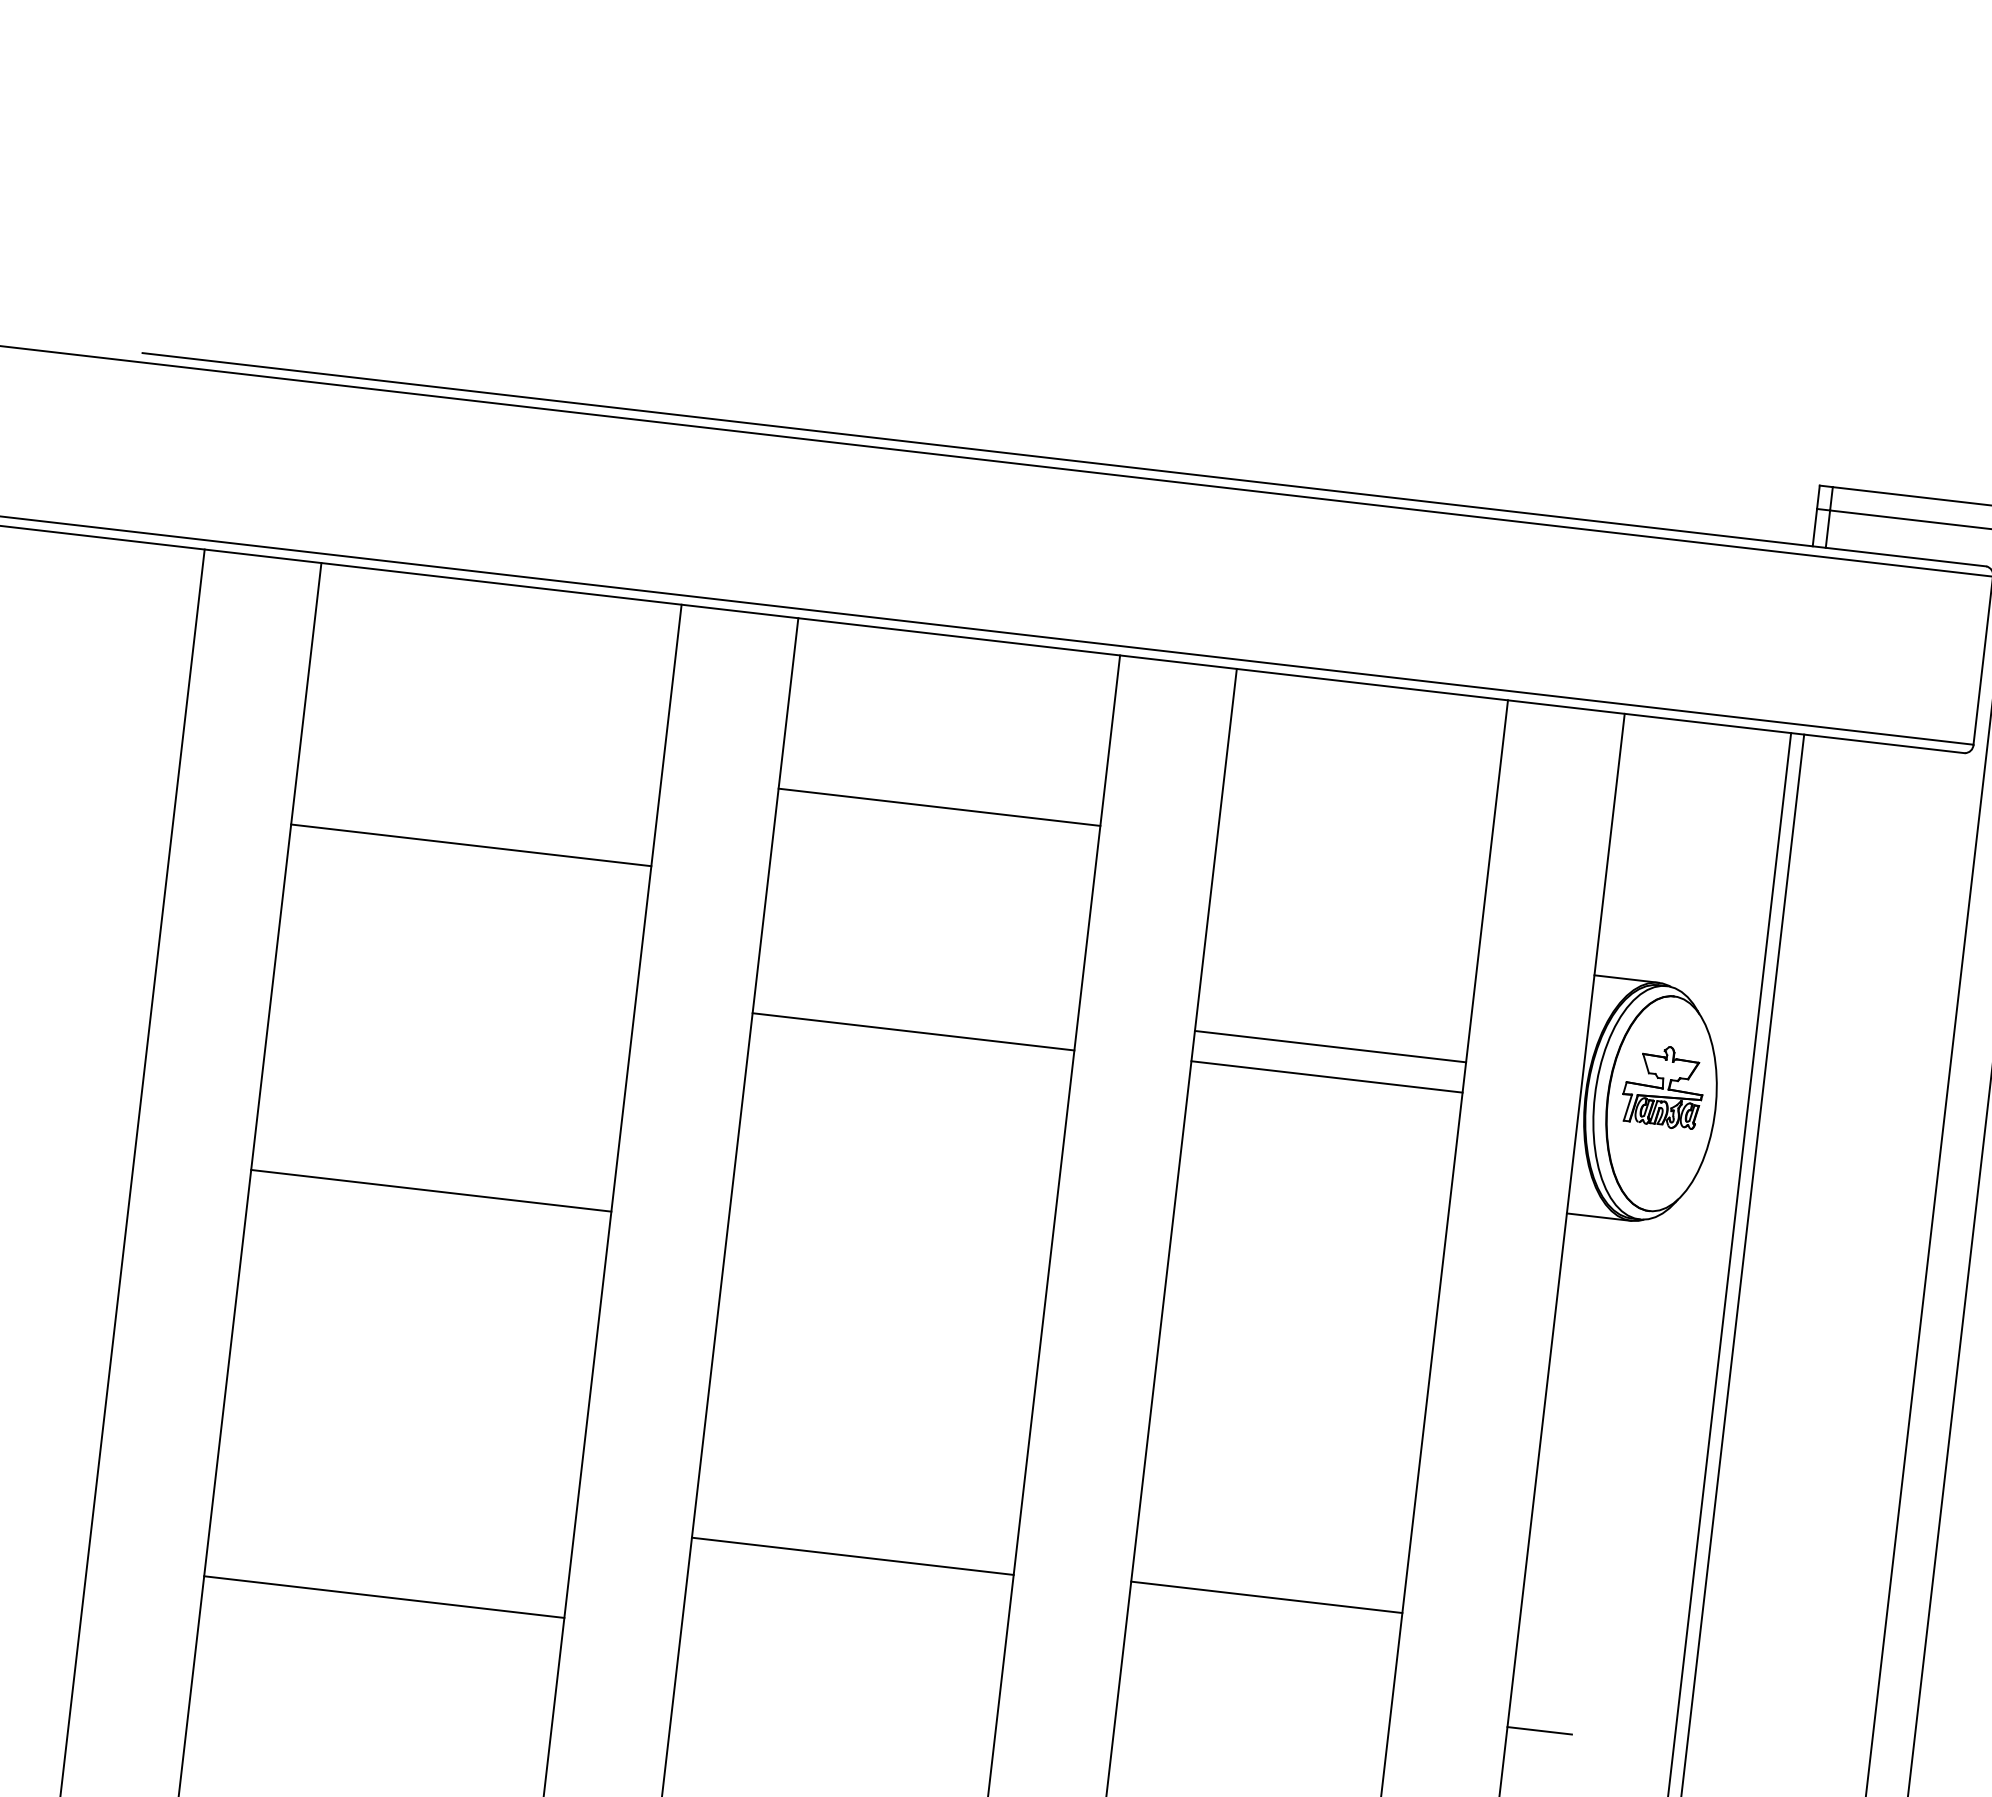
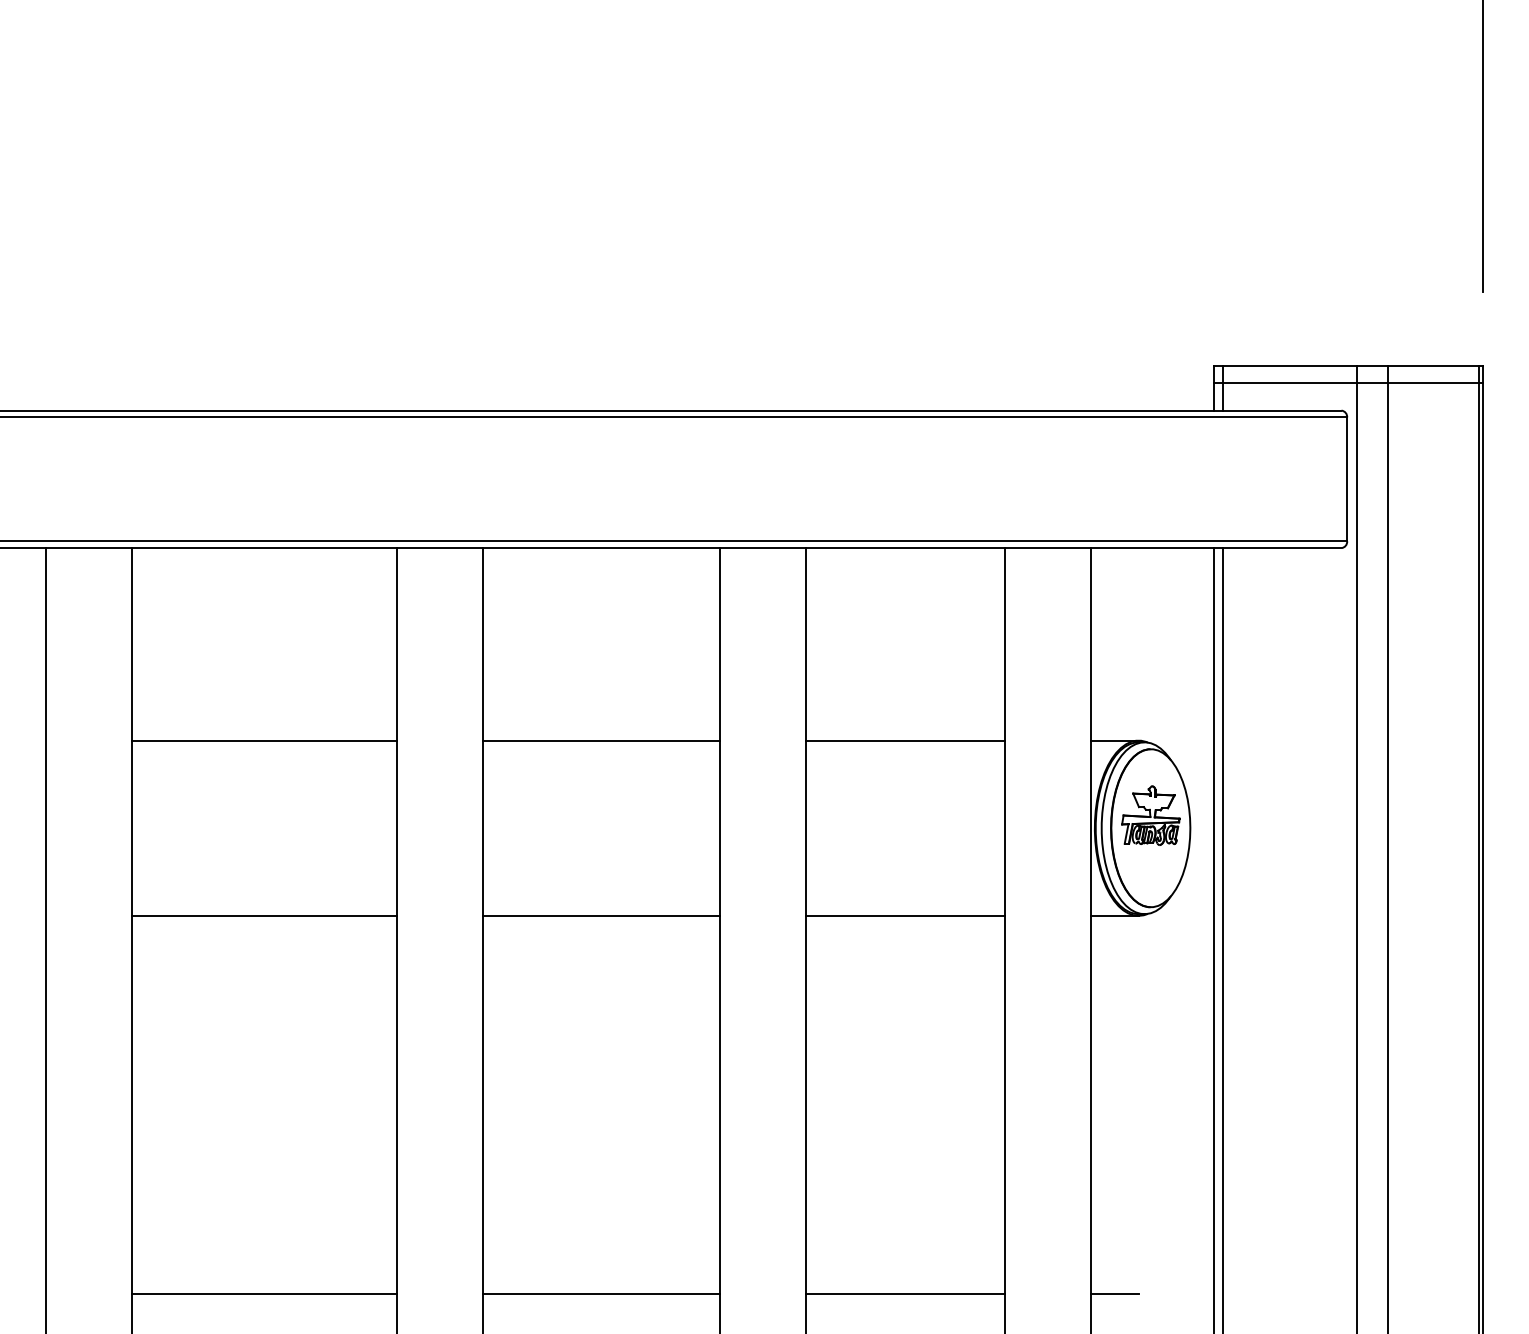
line: (938, 807) -> (600, 740), moved
line: (912, 1031) -> (600, 915), moved
line: (1330, 1046) -> (905, 740), moved
line: (1327, 1076) -> (905, 915), moved
line: (430, 1190) -> (263, 915), moved
line: (851, 1555) -> (600, 1293), moved
line: (1266, 1596) -> (905, 1293), moved

